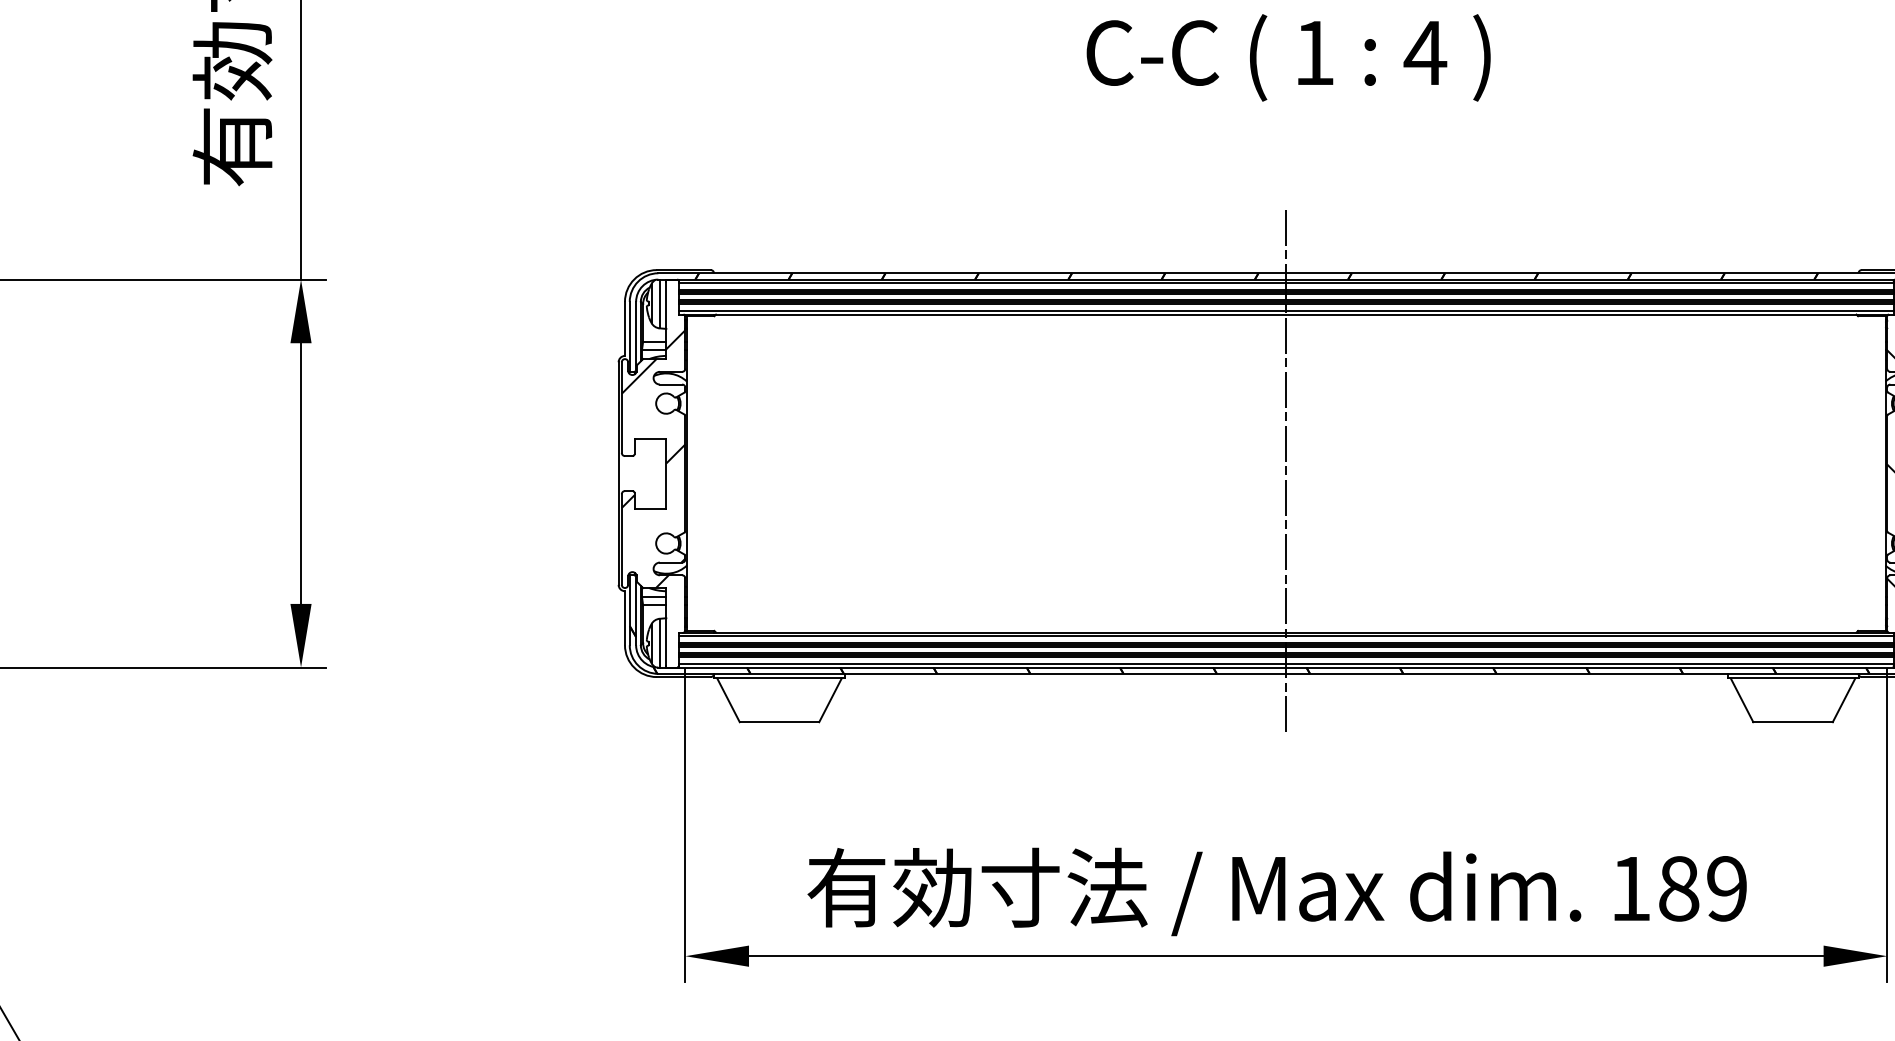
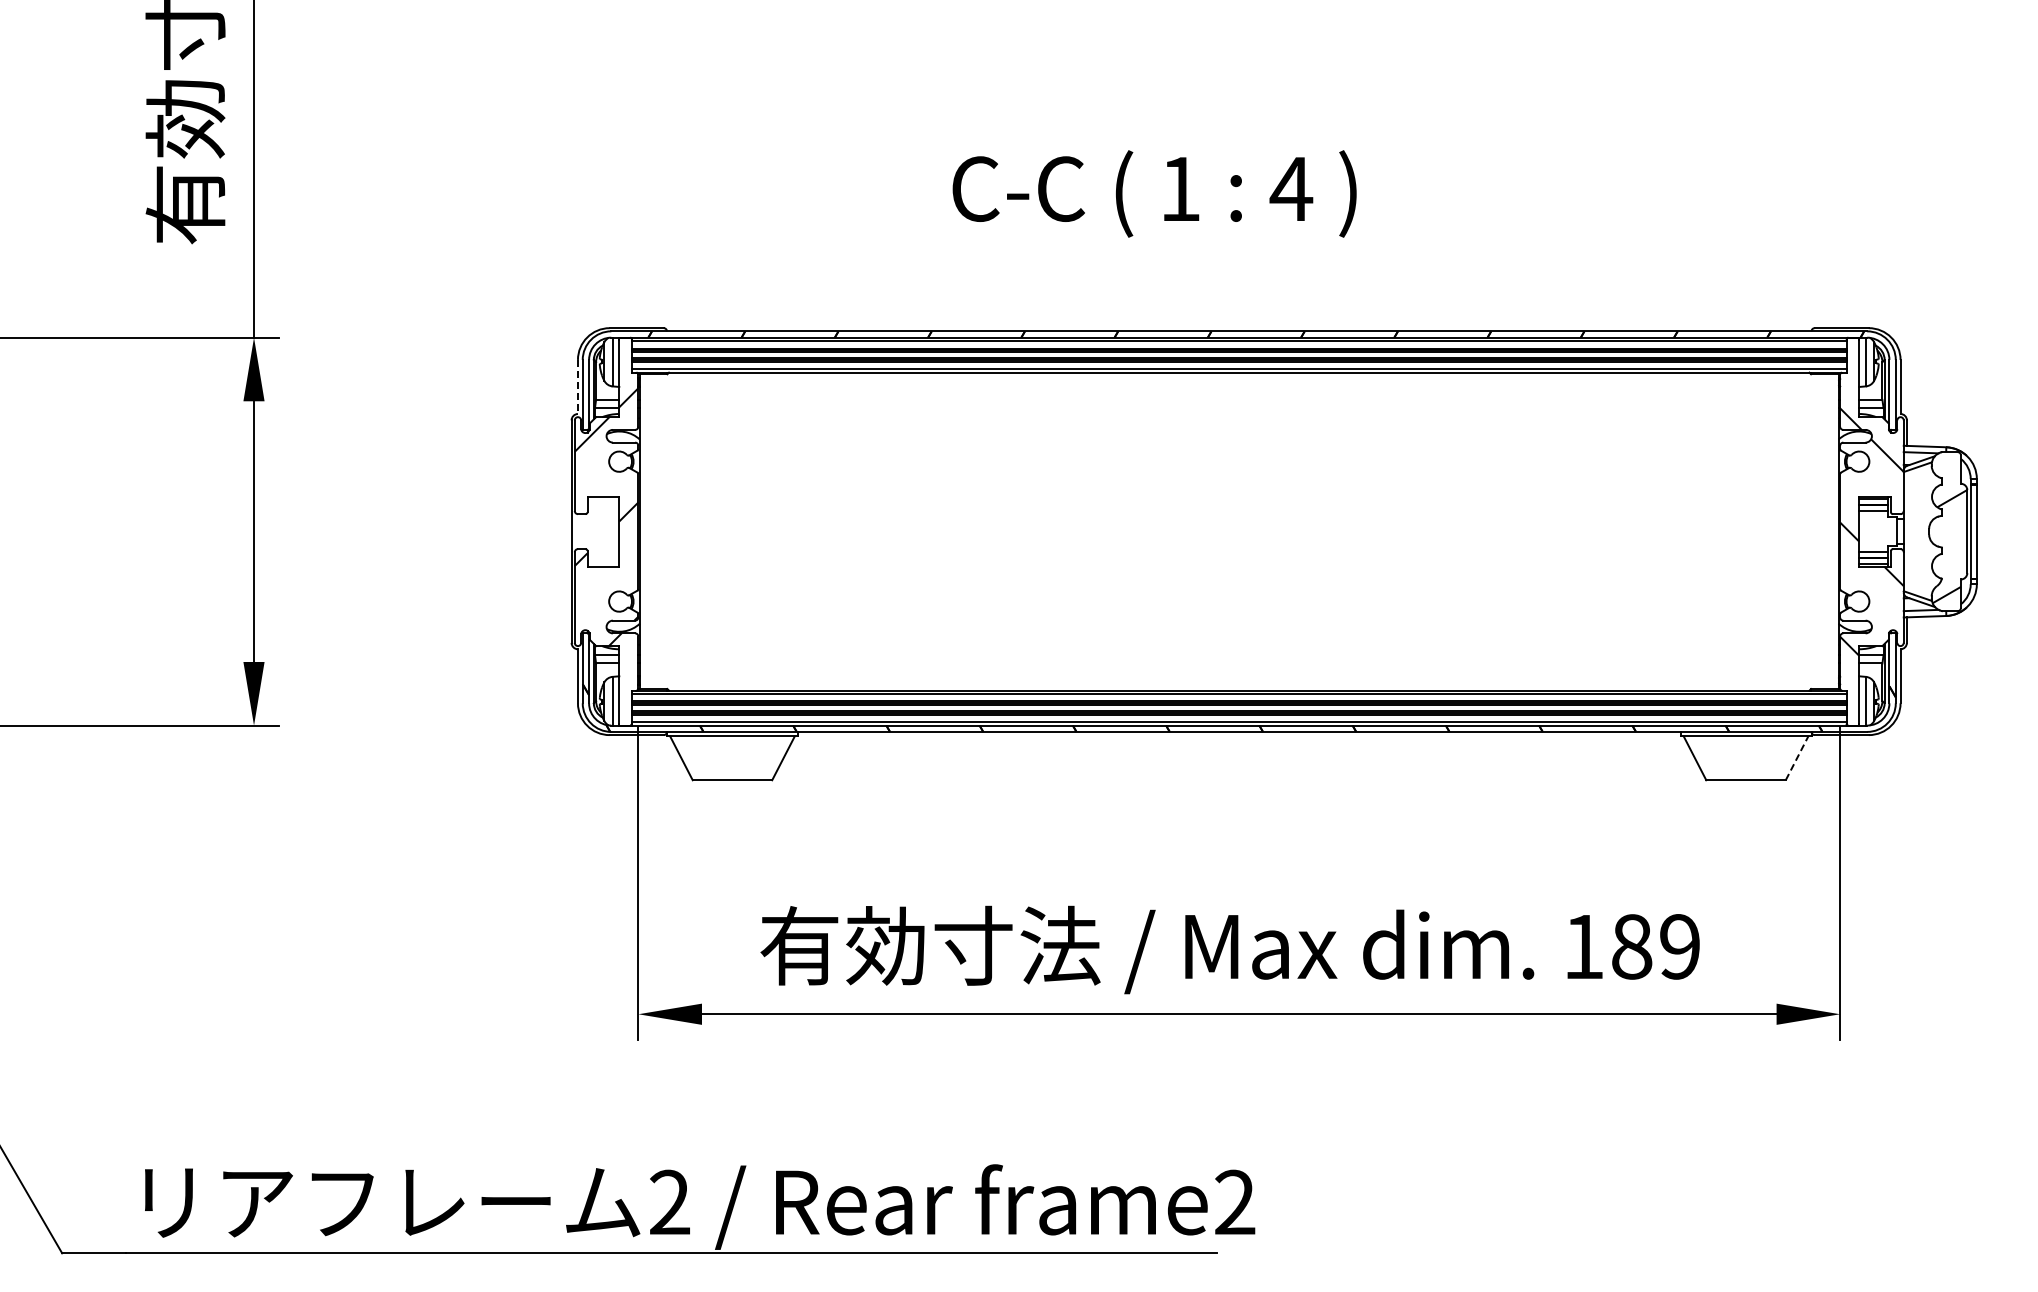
text: (1288, 57) -> (1154, 193), moved
line: (624, 329) -> (577, 387), solid -> dashed
line: (1286, 473) -> (1239, 531), removed
line: (1844, 700) -> (1797, 758), solid -> dashed

